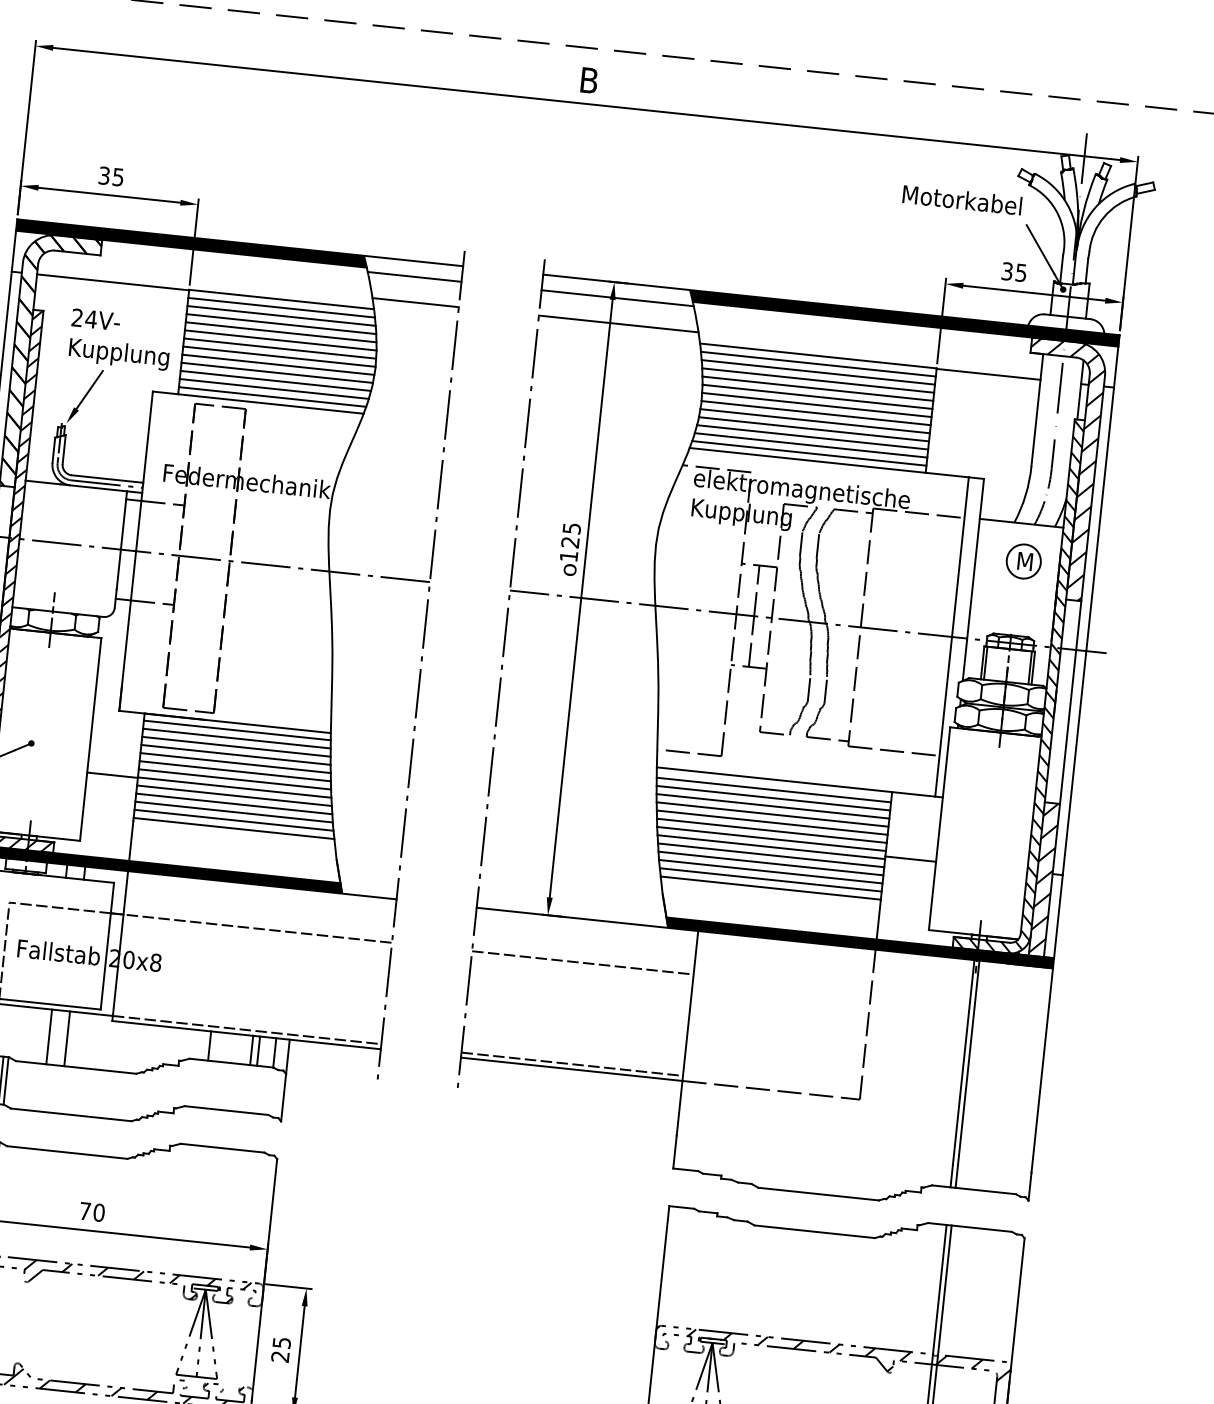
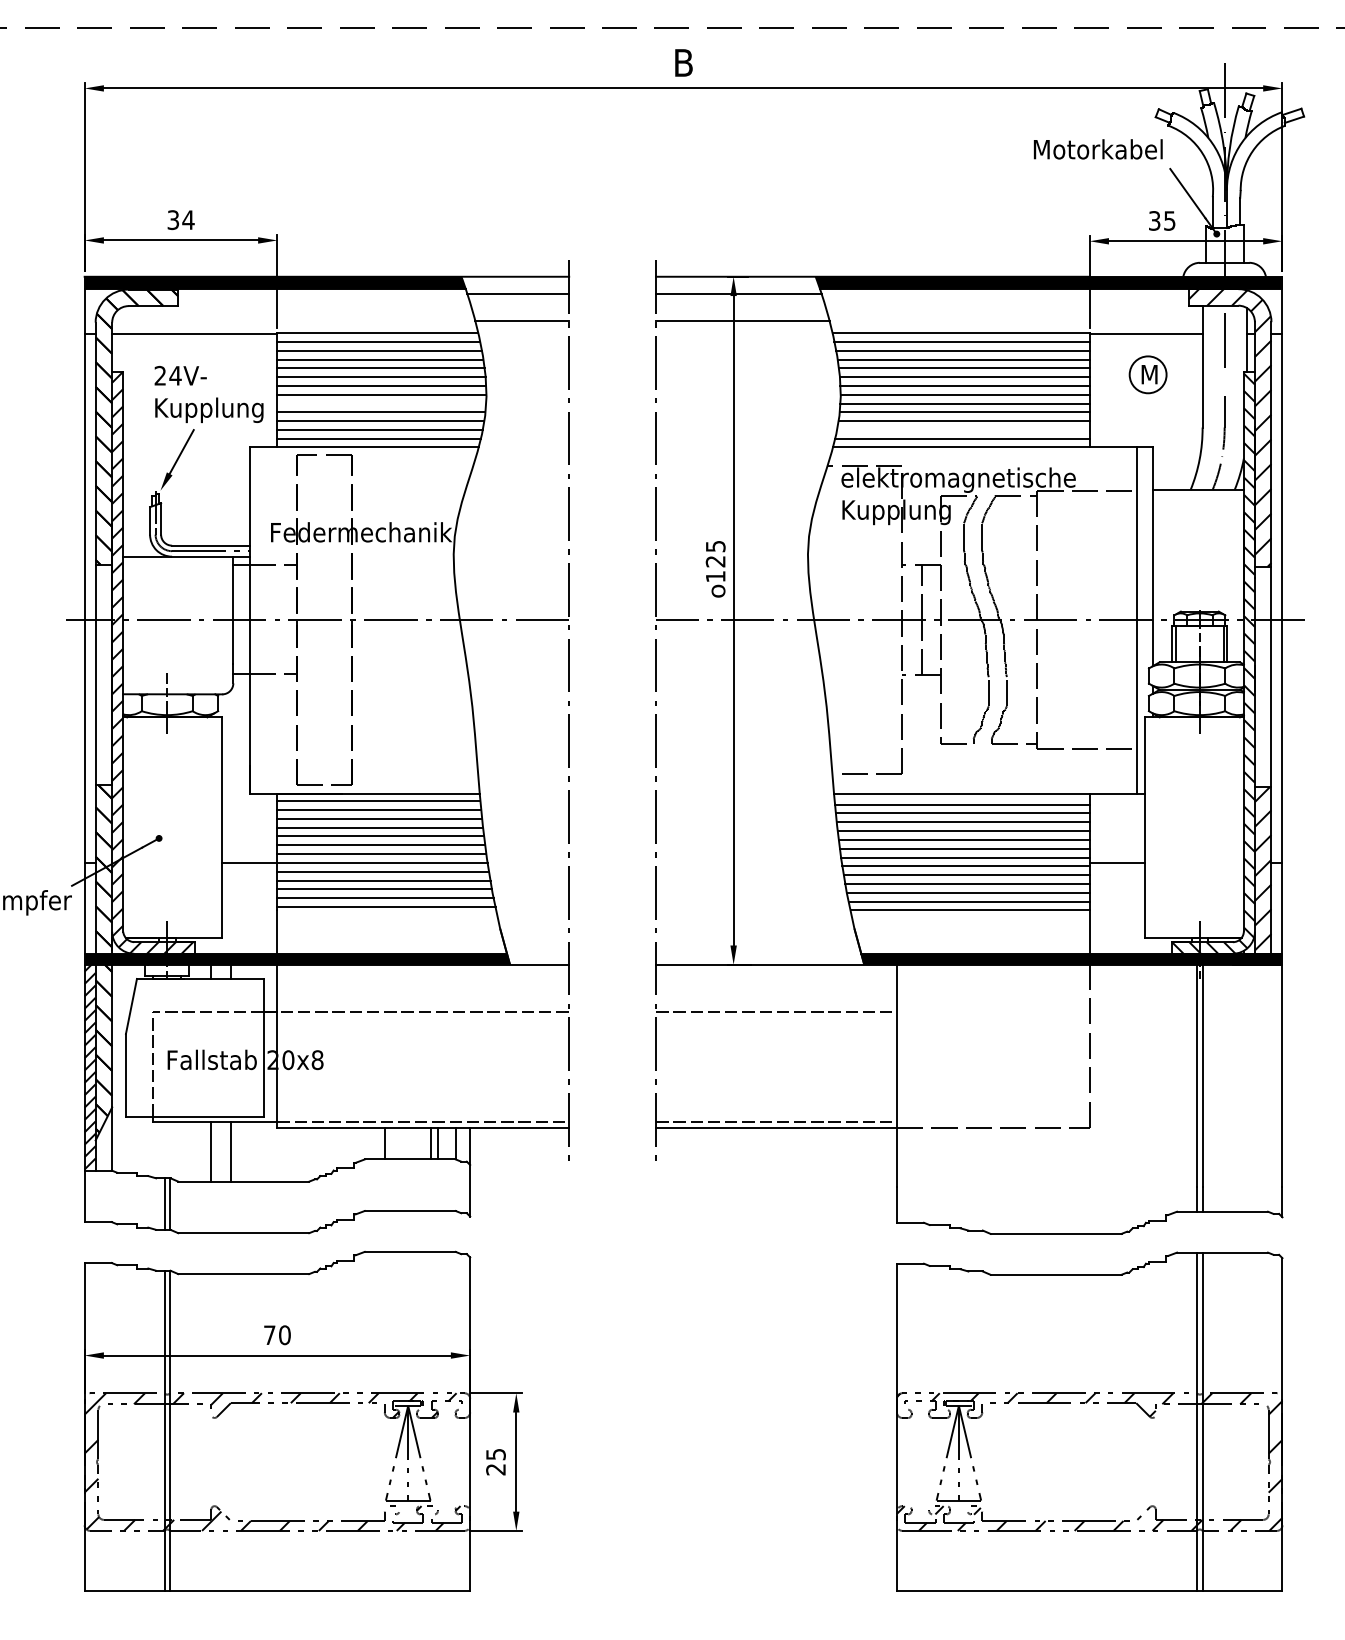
text: (118, 177) -> (188, 220), 35 -> 34
line: (278, 364) -> (381, 403), removed
line: (811, 445) -> (963, 430), removed
part: (1023, 561) -> (1147, 374), moved

